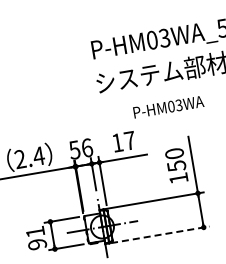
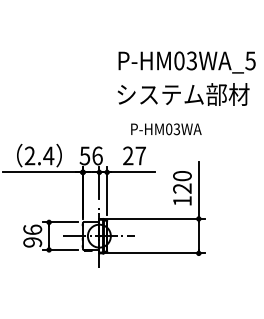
text: (168, 107) -> (166, 129), moved
text: (117, 142) -> (128, 155), 17 -> 27
text: (176, 165) -> (182, 188), 150 -> 120
text: (35, 231) -> (32, 229), 91 -> 96
line: (159, 235) -> (154, 253), dashed -> solid

